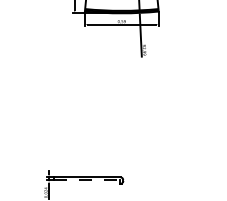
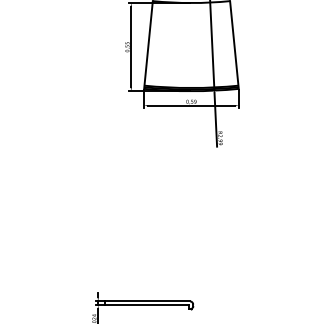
line: (86, 180) -> (146, 305), dashed -> solid

